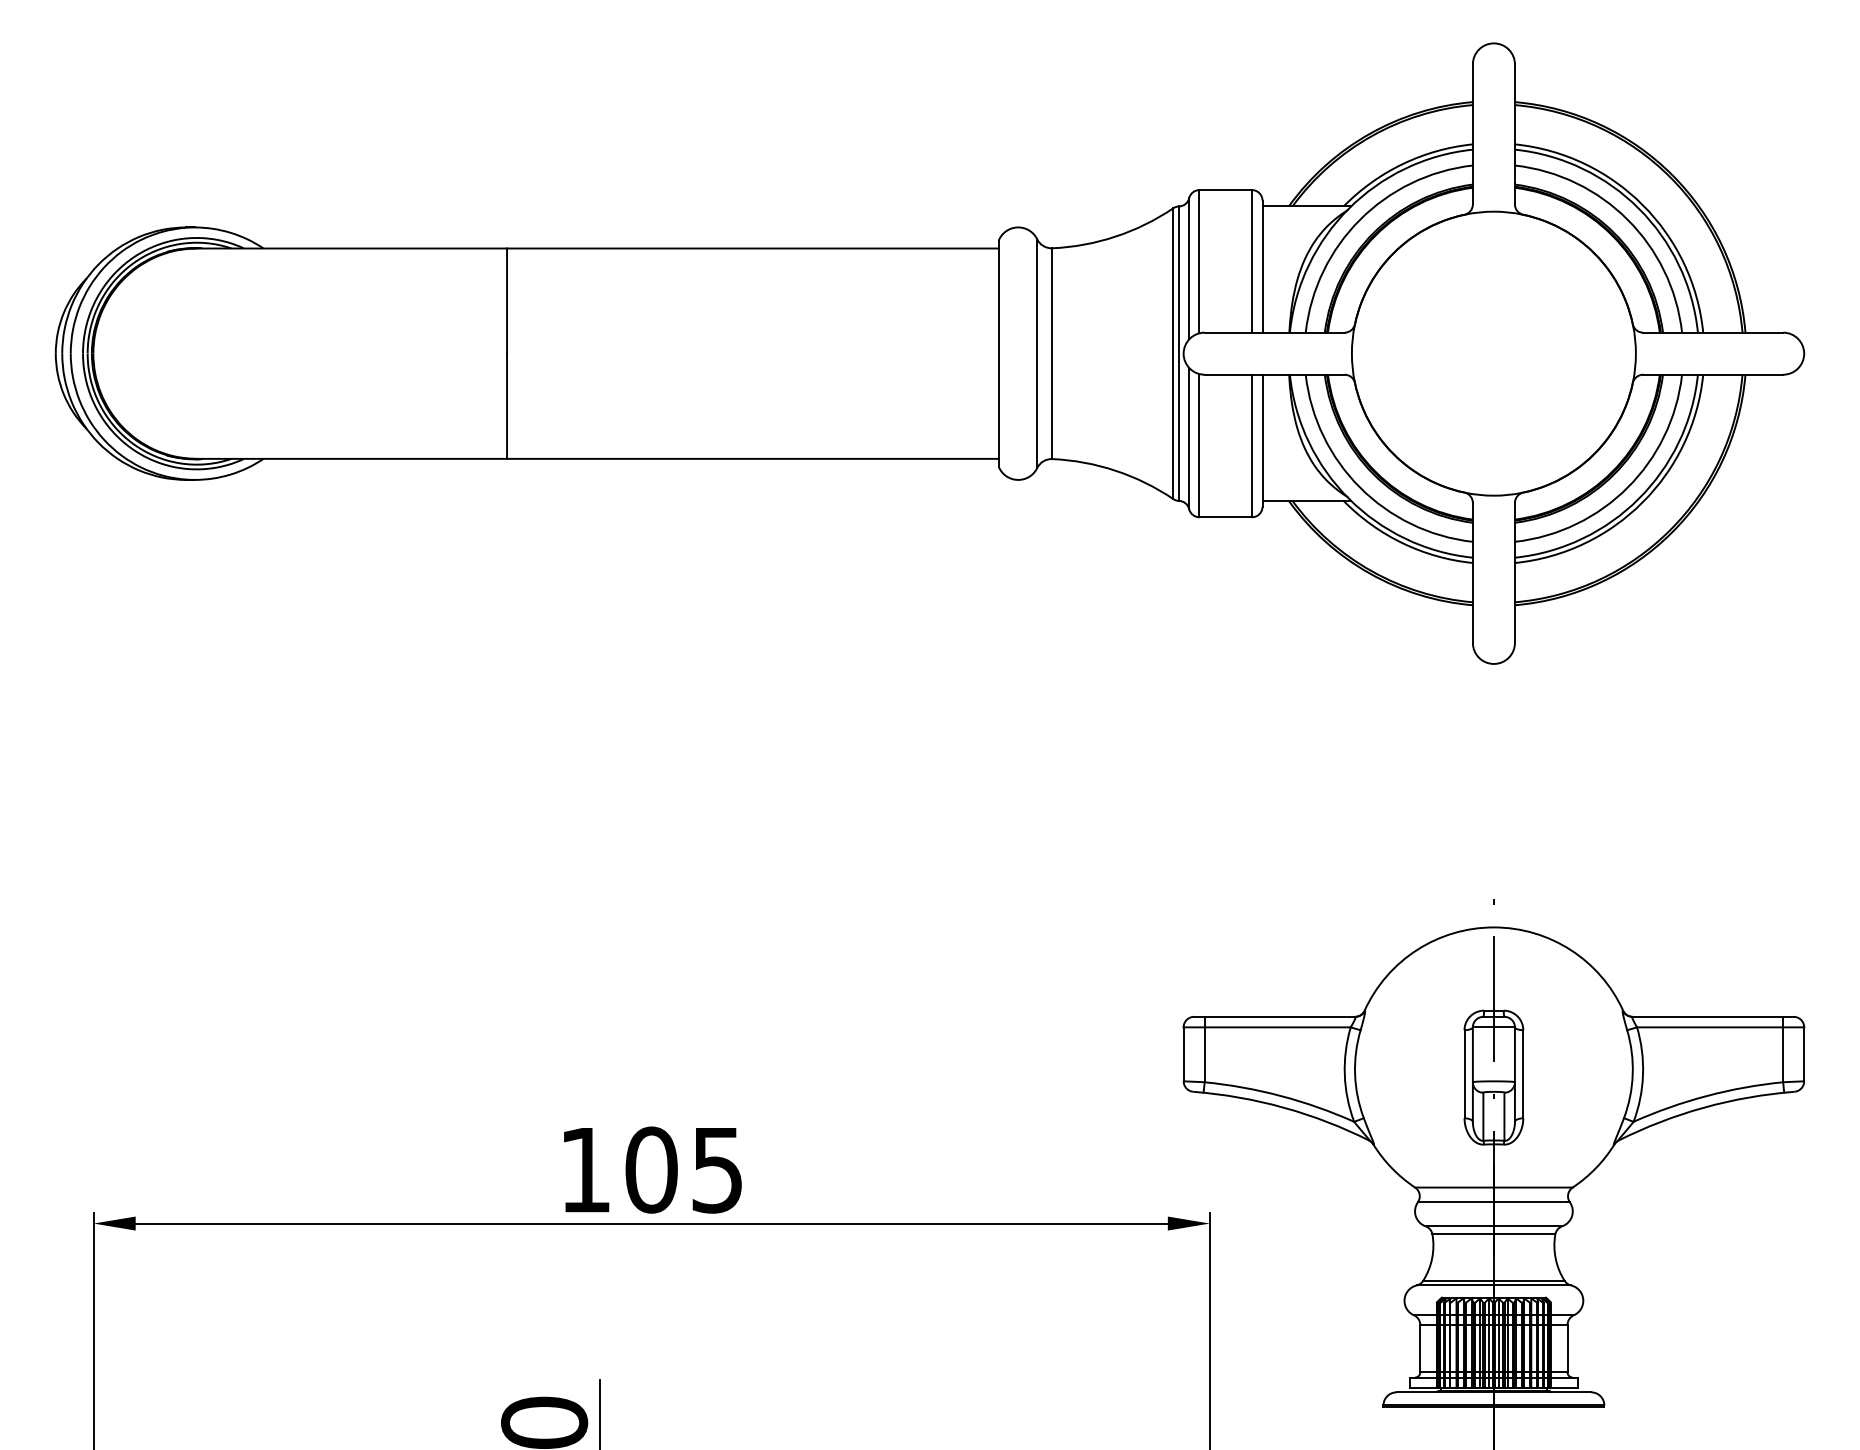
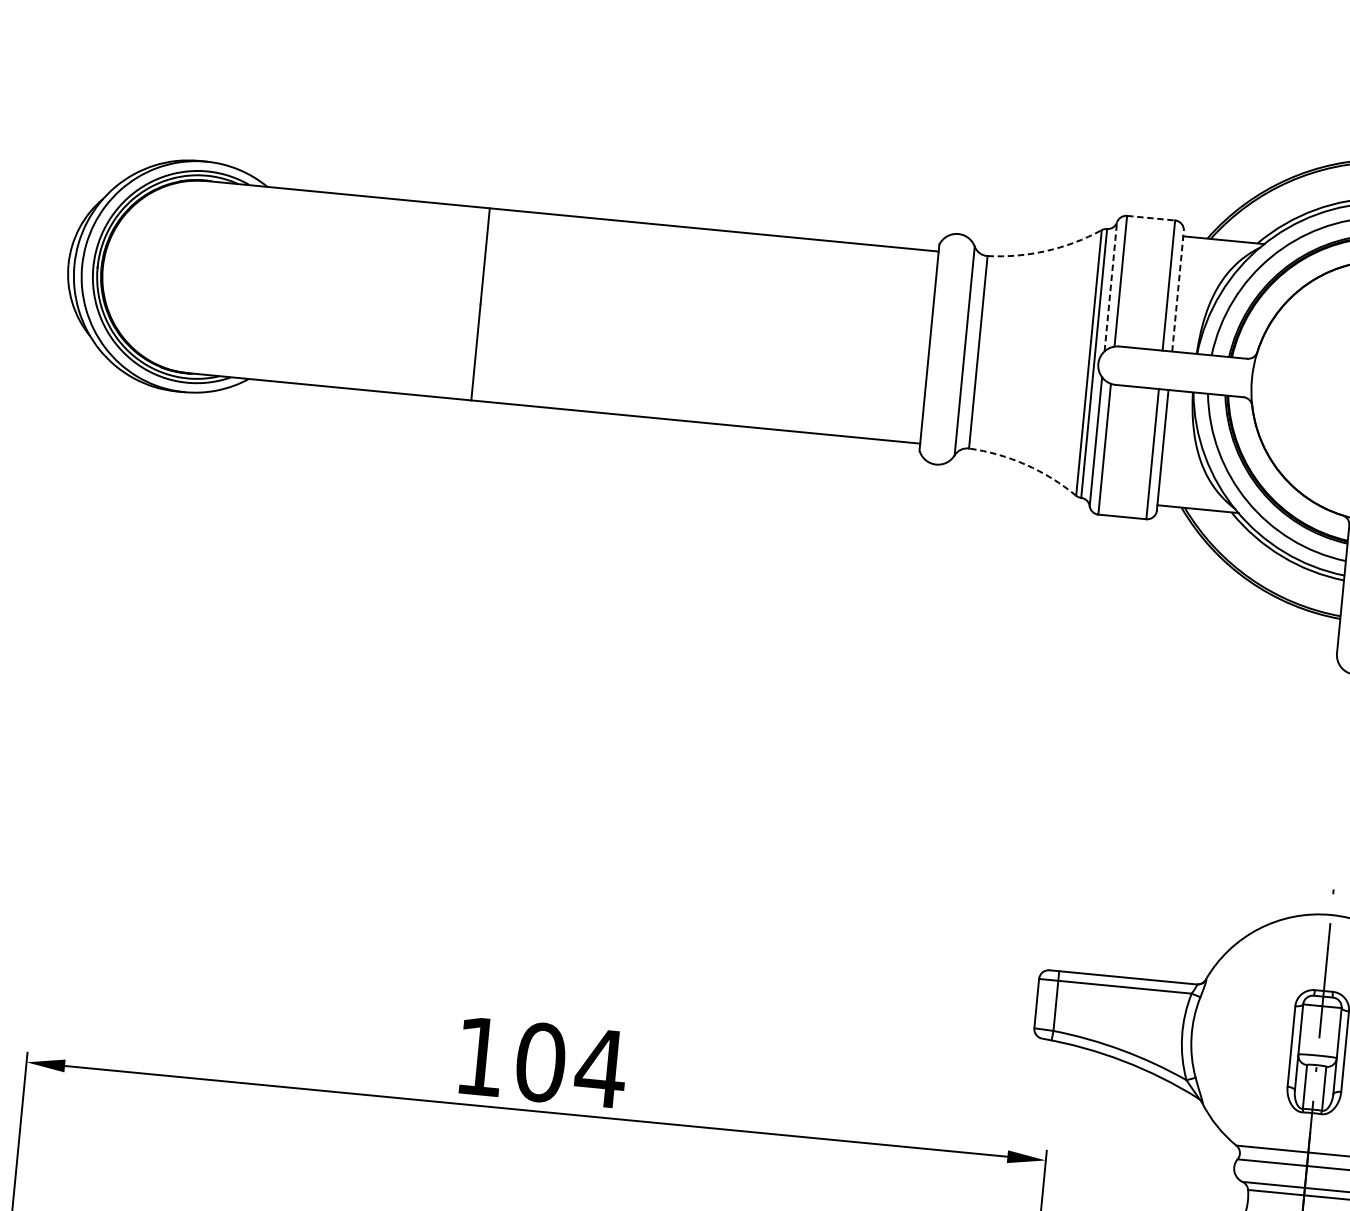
line: (1226, 190) -> (1151, 218), solid -> dashed
arc: (1115, 236) -> (1046, 250), solid -> dashed
line: (1262, 266) -> (1178, 291), solid -> dashed
line: (1189, 268) -> (1111, 286), solid -> dashed
arc: (1115, 470) -> (1025, 464), solid -> dashed
text: (716, 1170) -> (599, 1068), 105 -> 104

